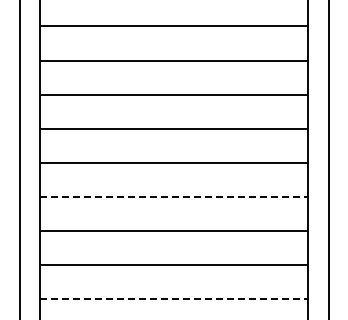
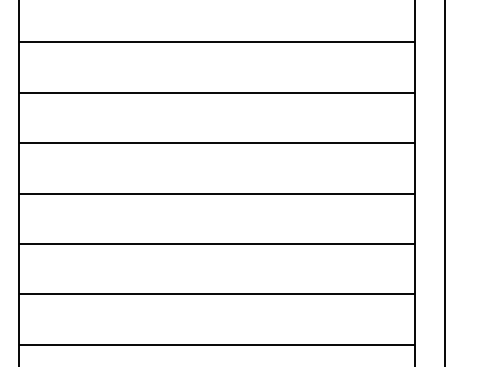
line: (174, 196) -> (217, 192), dashed -> solid
line: (174, 299) -> (217, 345), dashed -> solid

